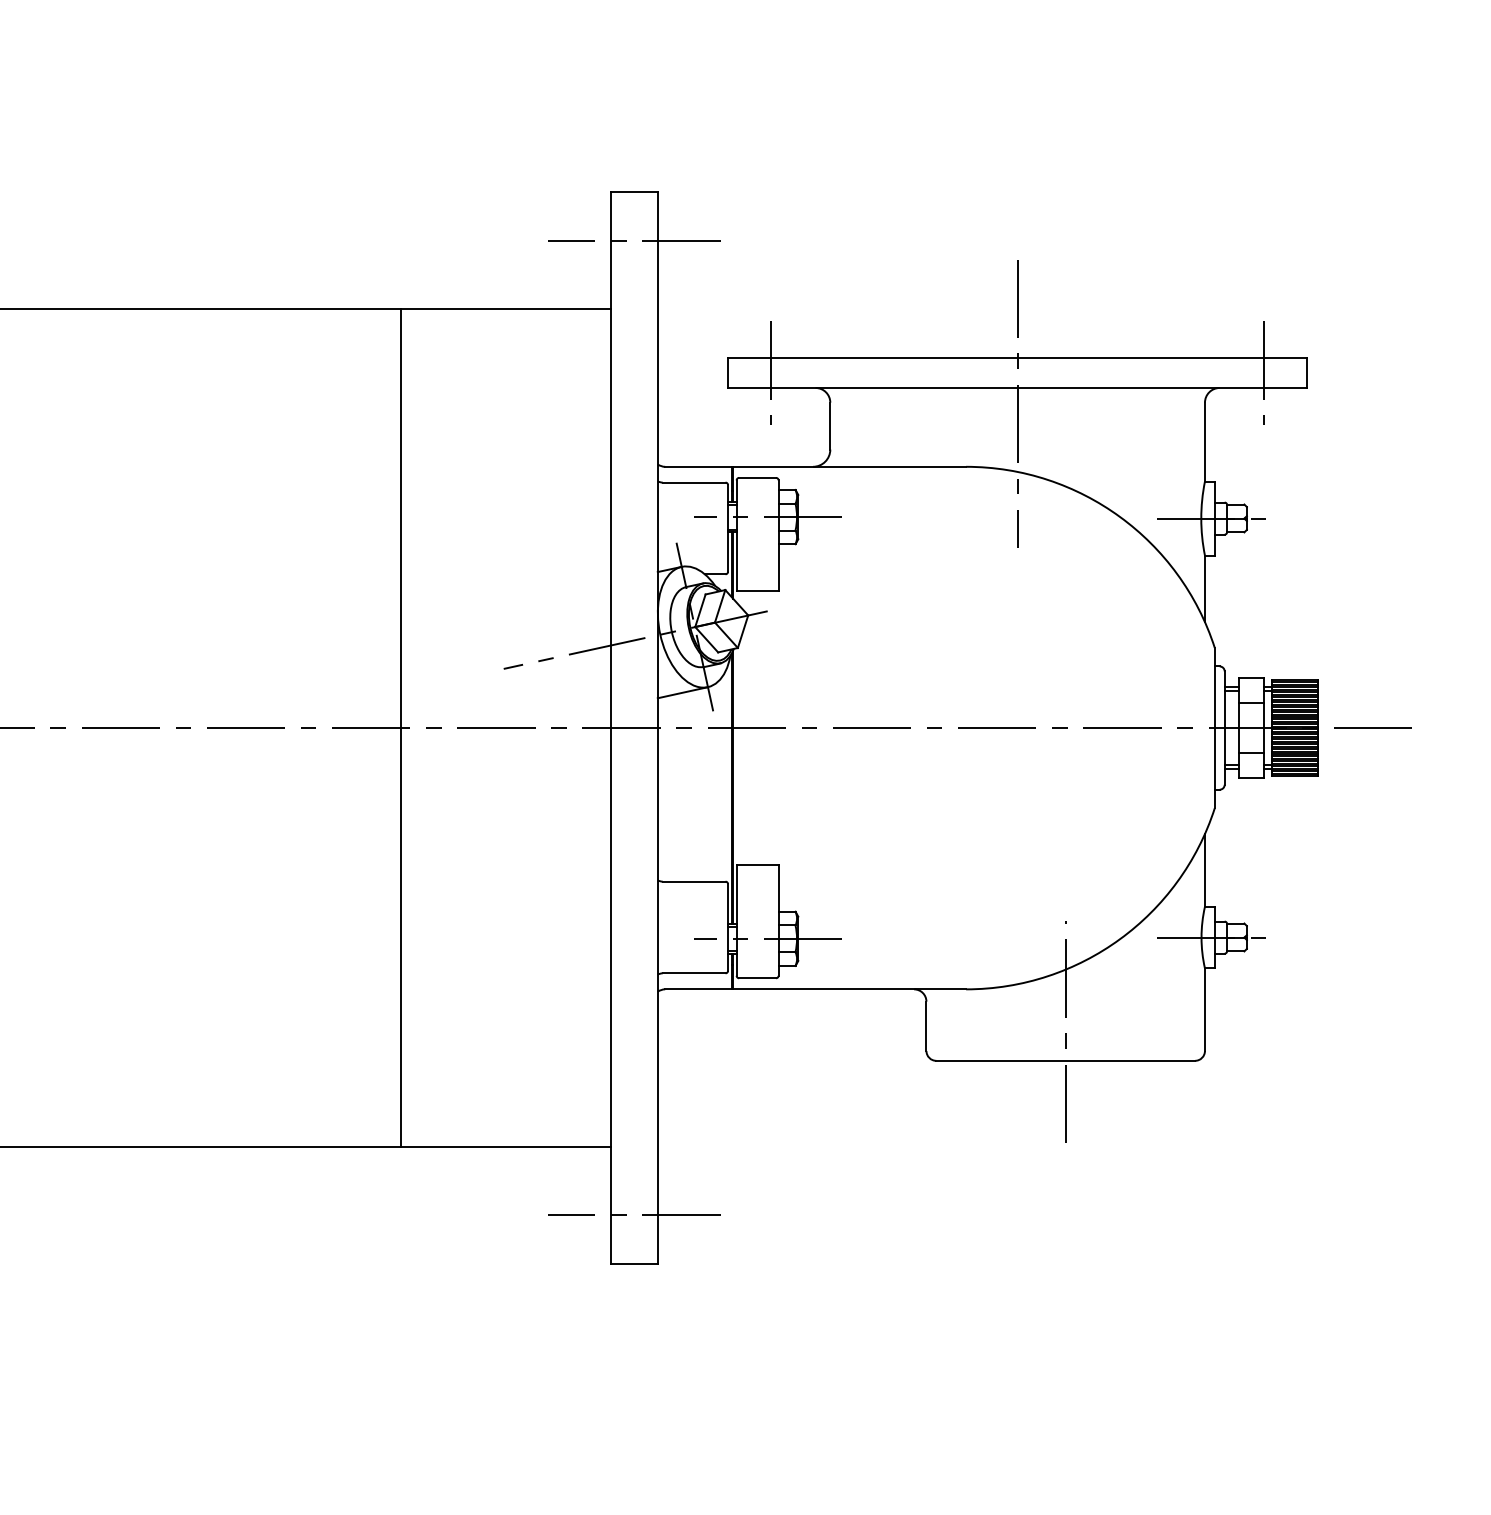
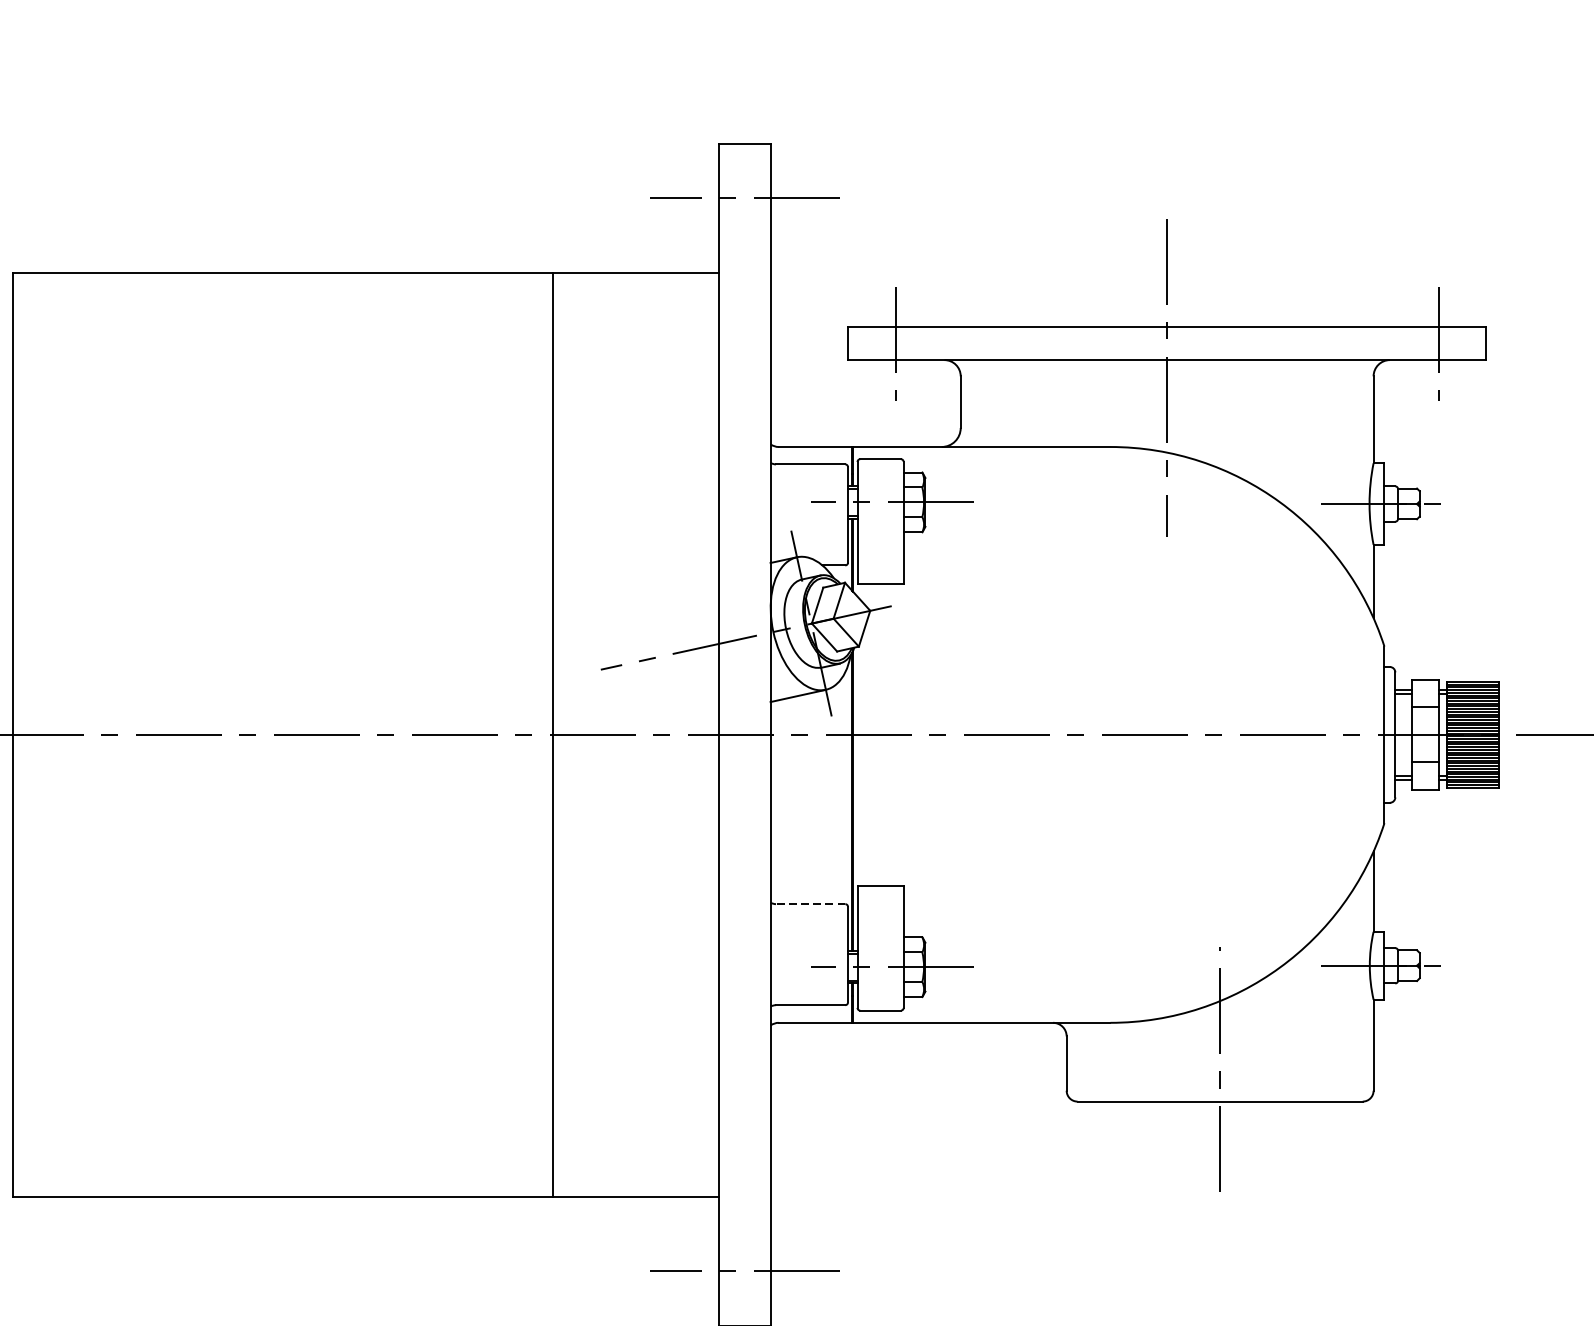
line: (401, 728) -> (553, 735), moved
line: (693, 881) -> (809, 903), solid -> dashed

